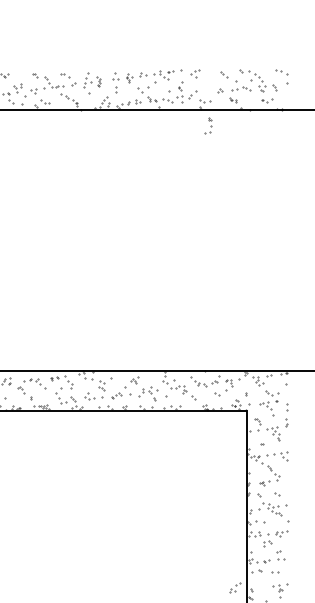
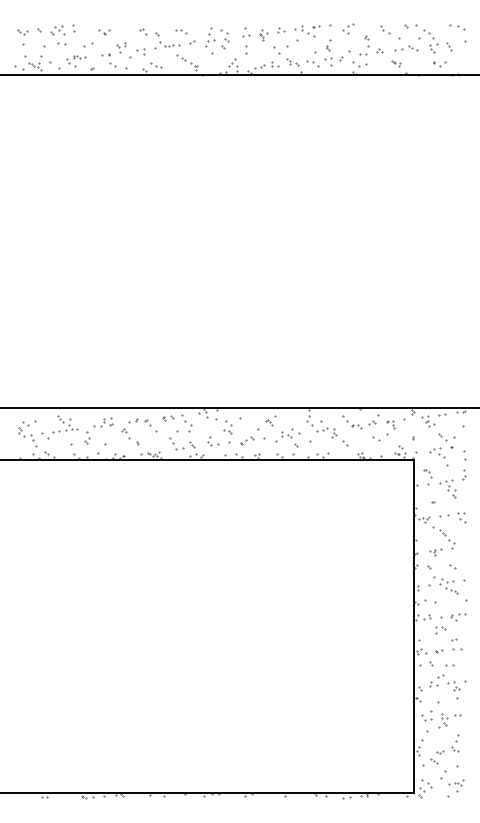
part: (98, 81) -> (224, 39), size x1.67
part: (208, 125) -> (364, 45), moved
part: (234, 587) -> (436, 680), moved

